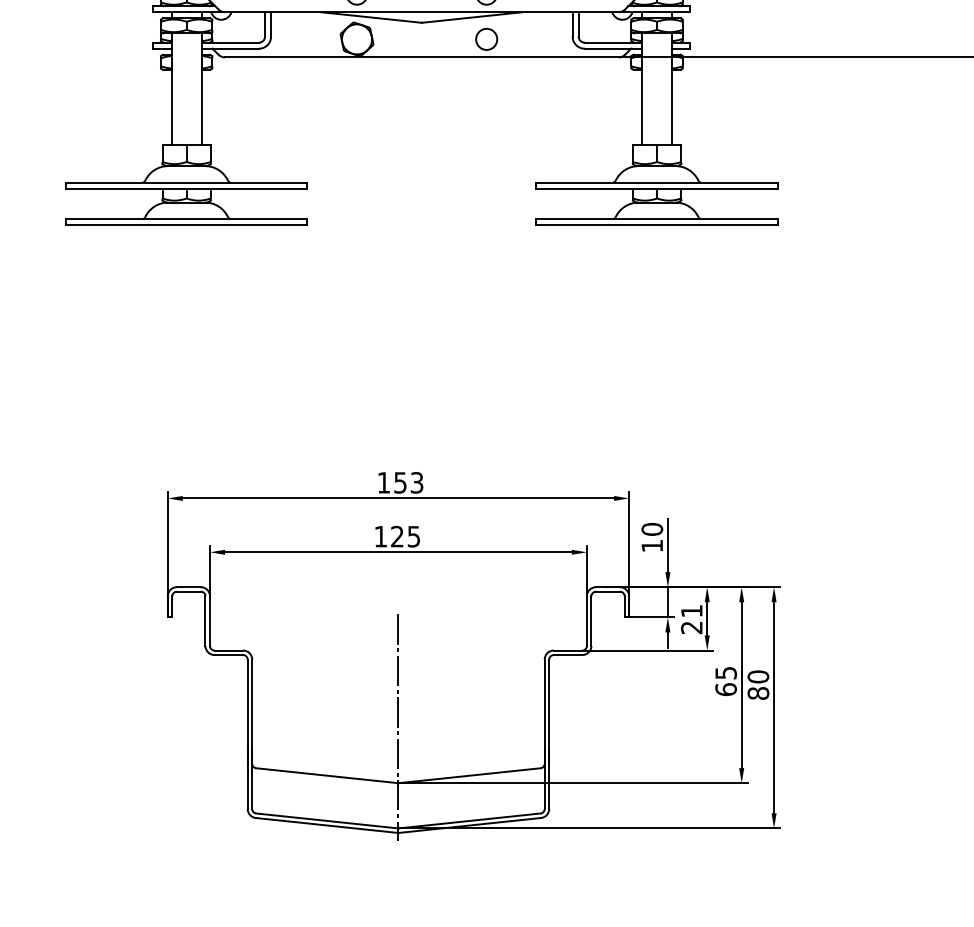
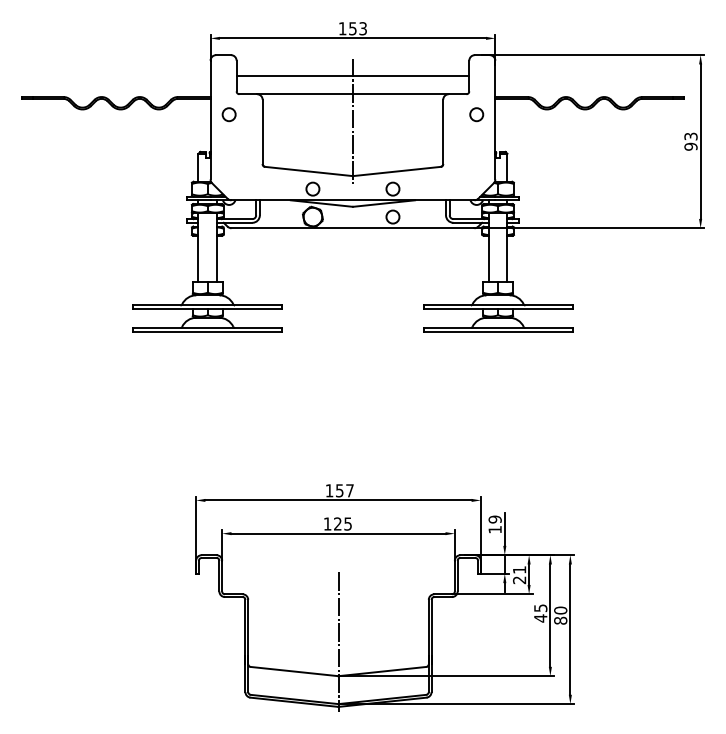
text: (416, 482) -> (349, 490), 153 -> 157
text: (652, 529) -> (495, 519), 10 -> 19
text: (725, 689) -> (540, 618), 65 -> 45

